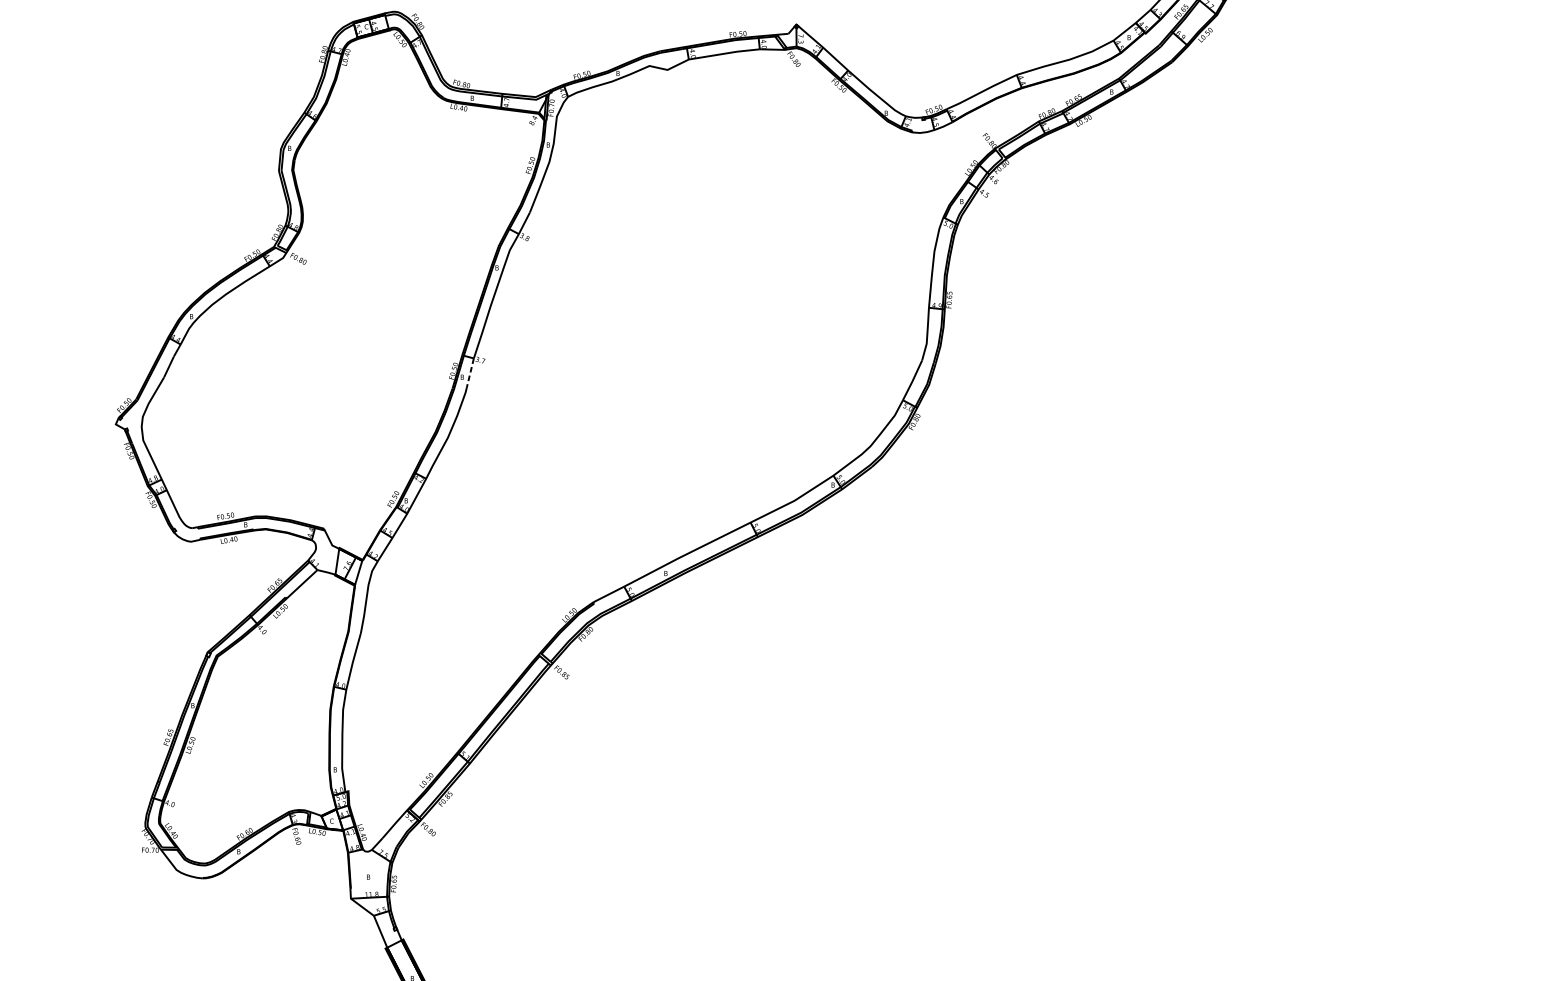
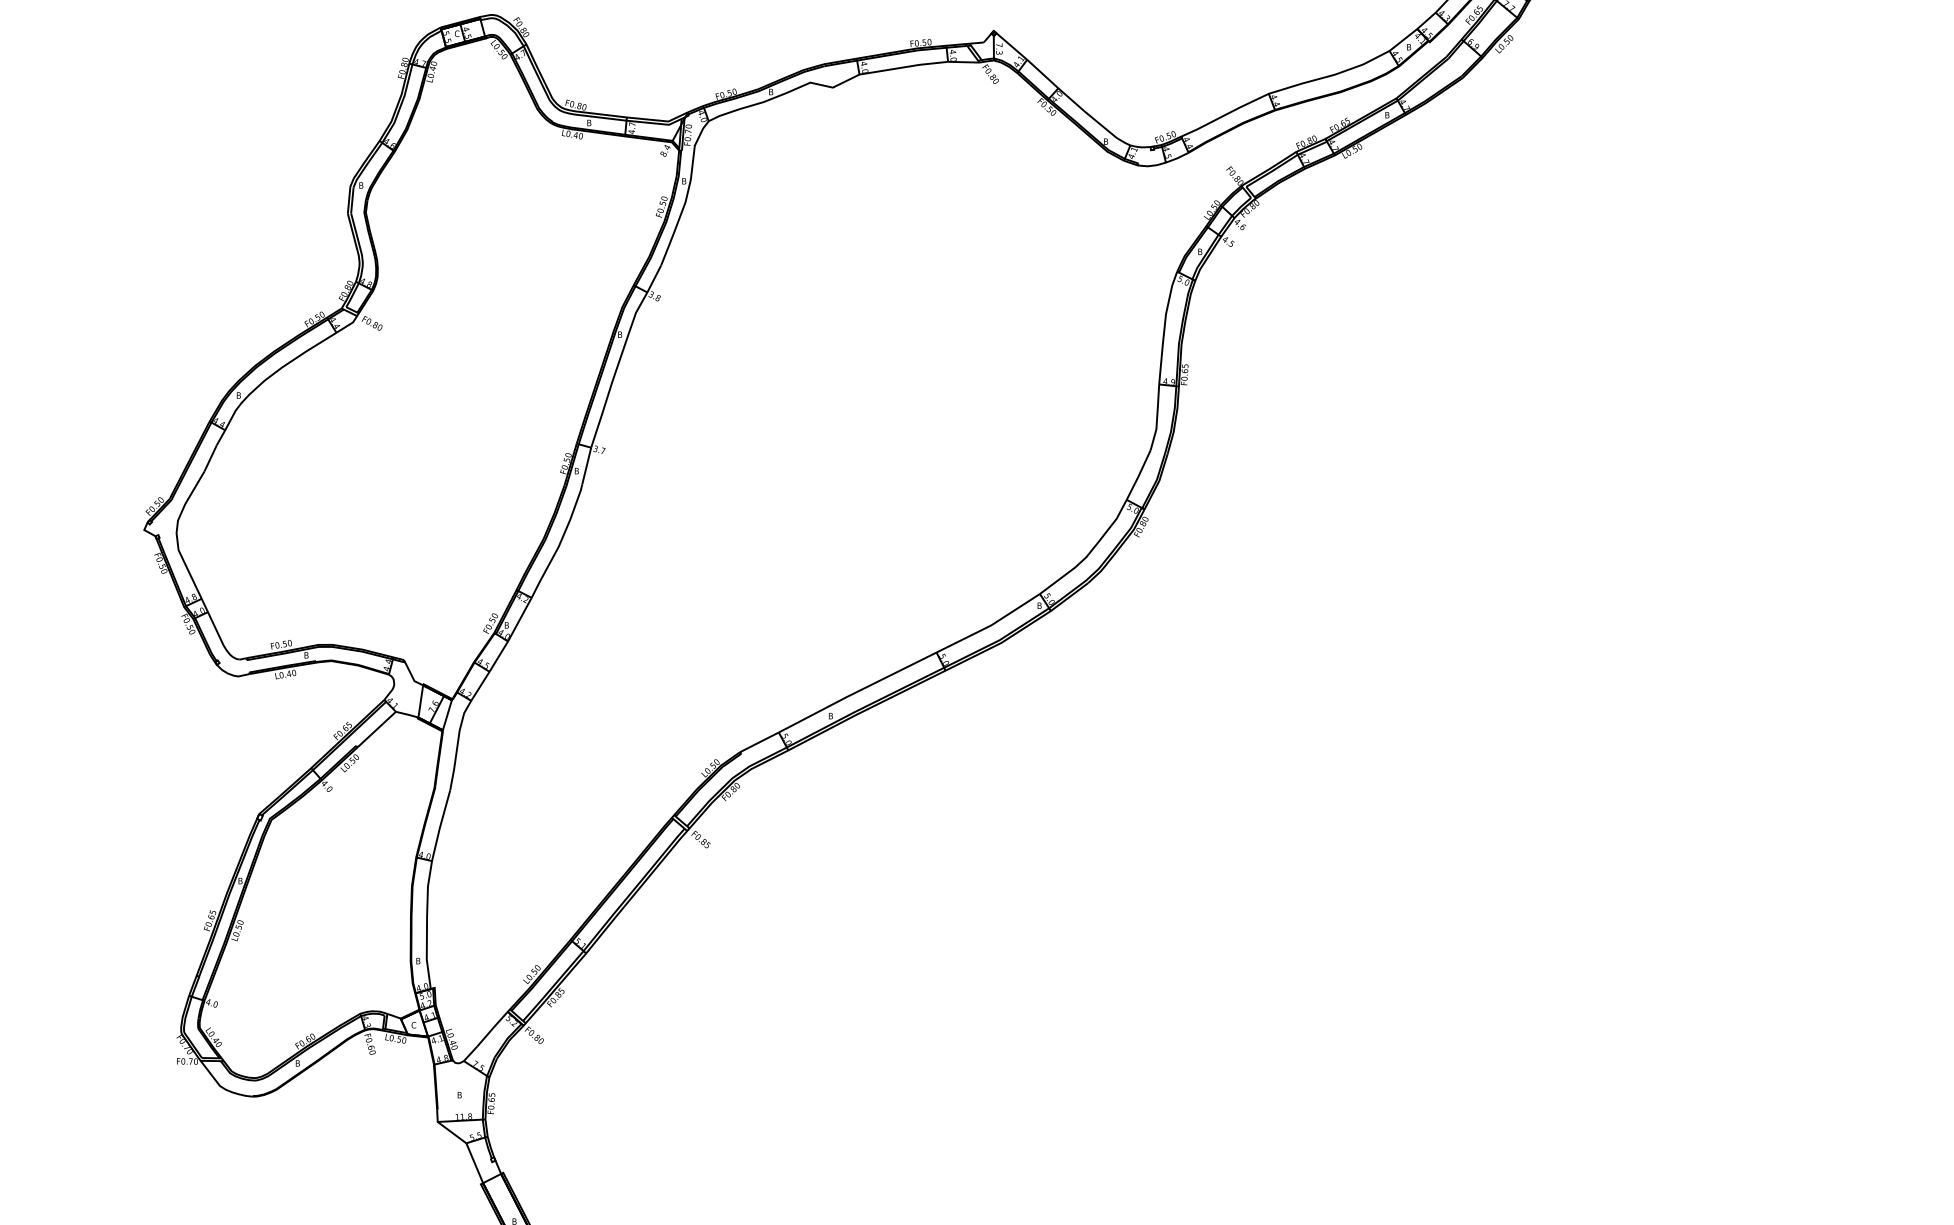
line: (470, 372) -> (586, 465), dashed -> solid

